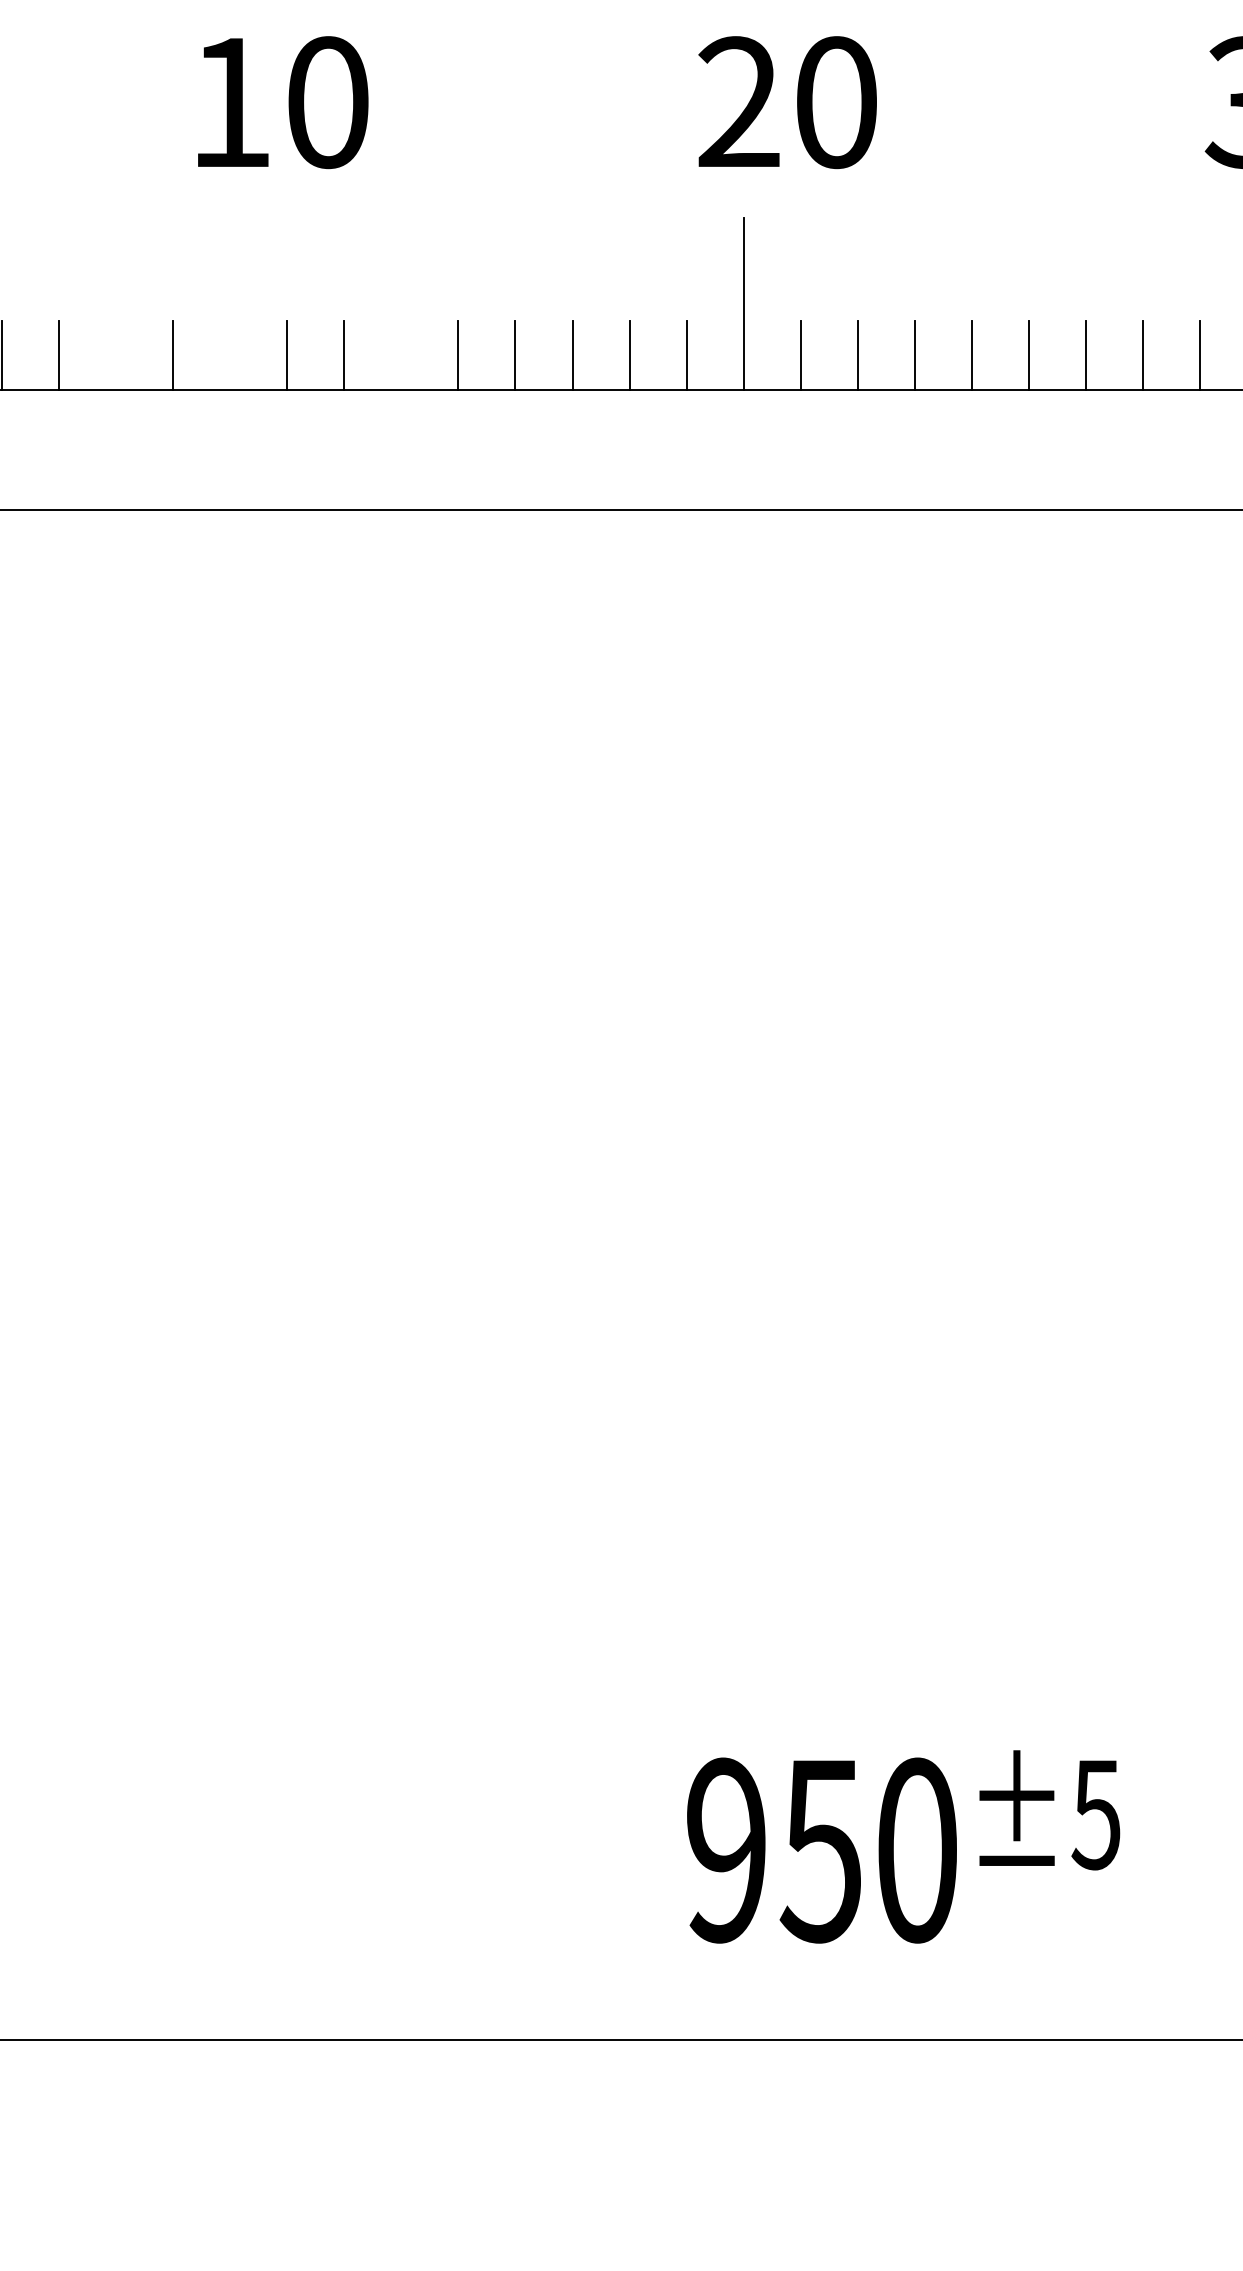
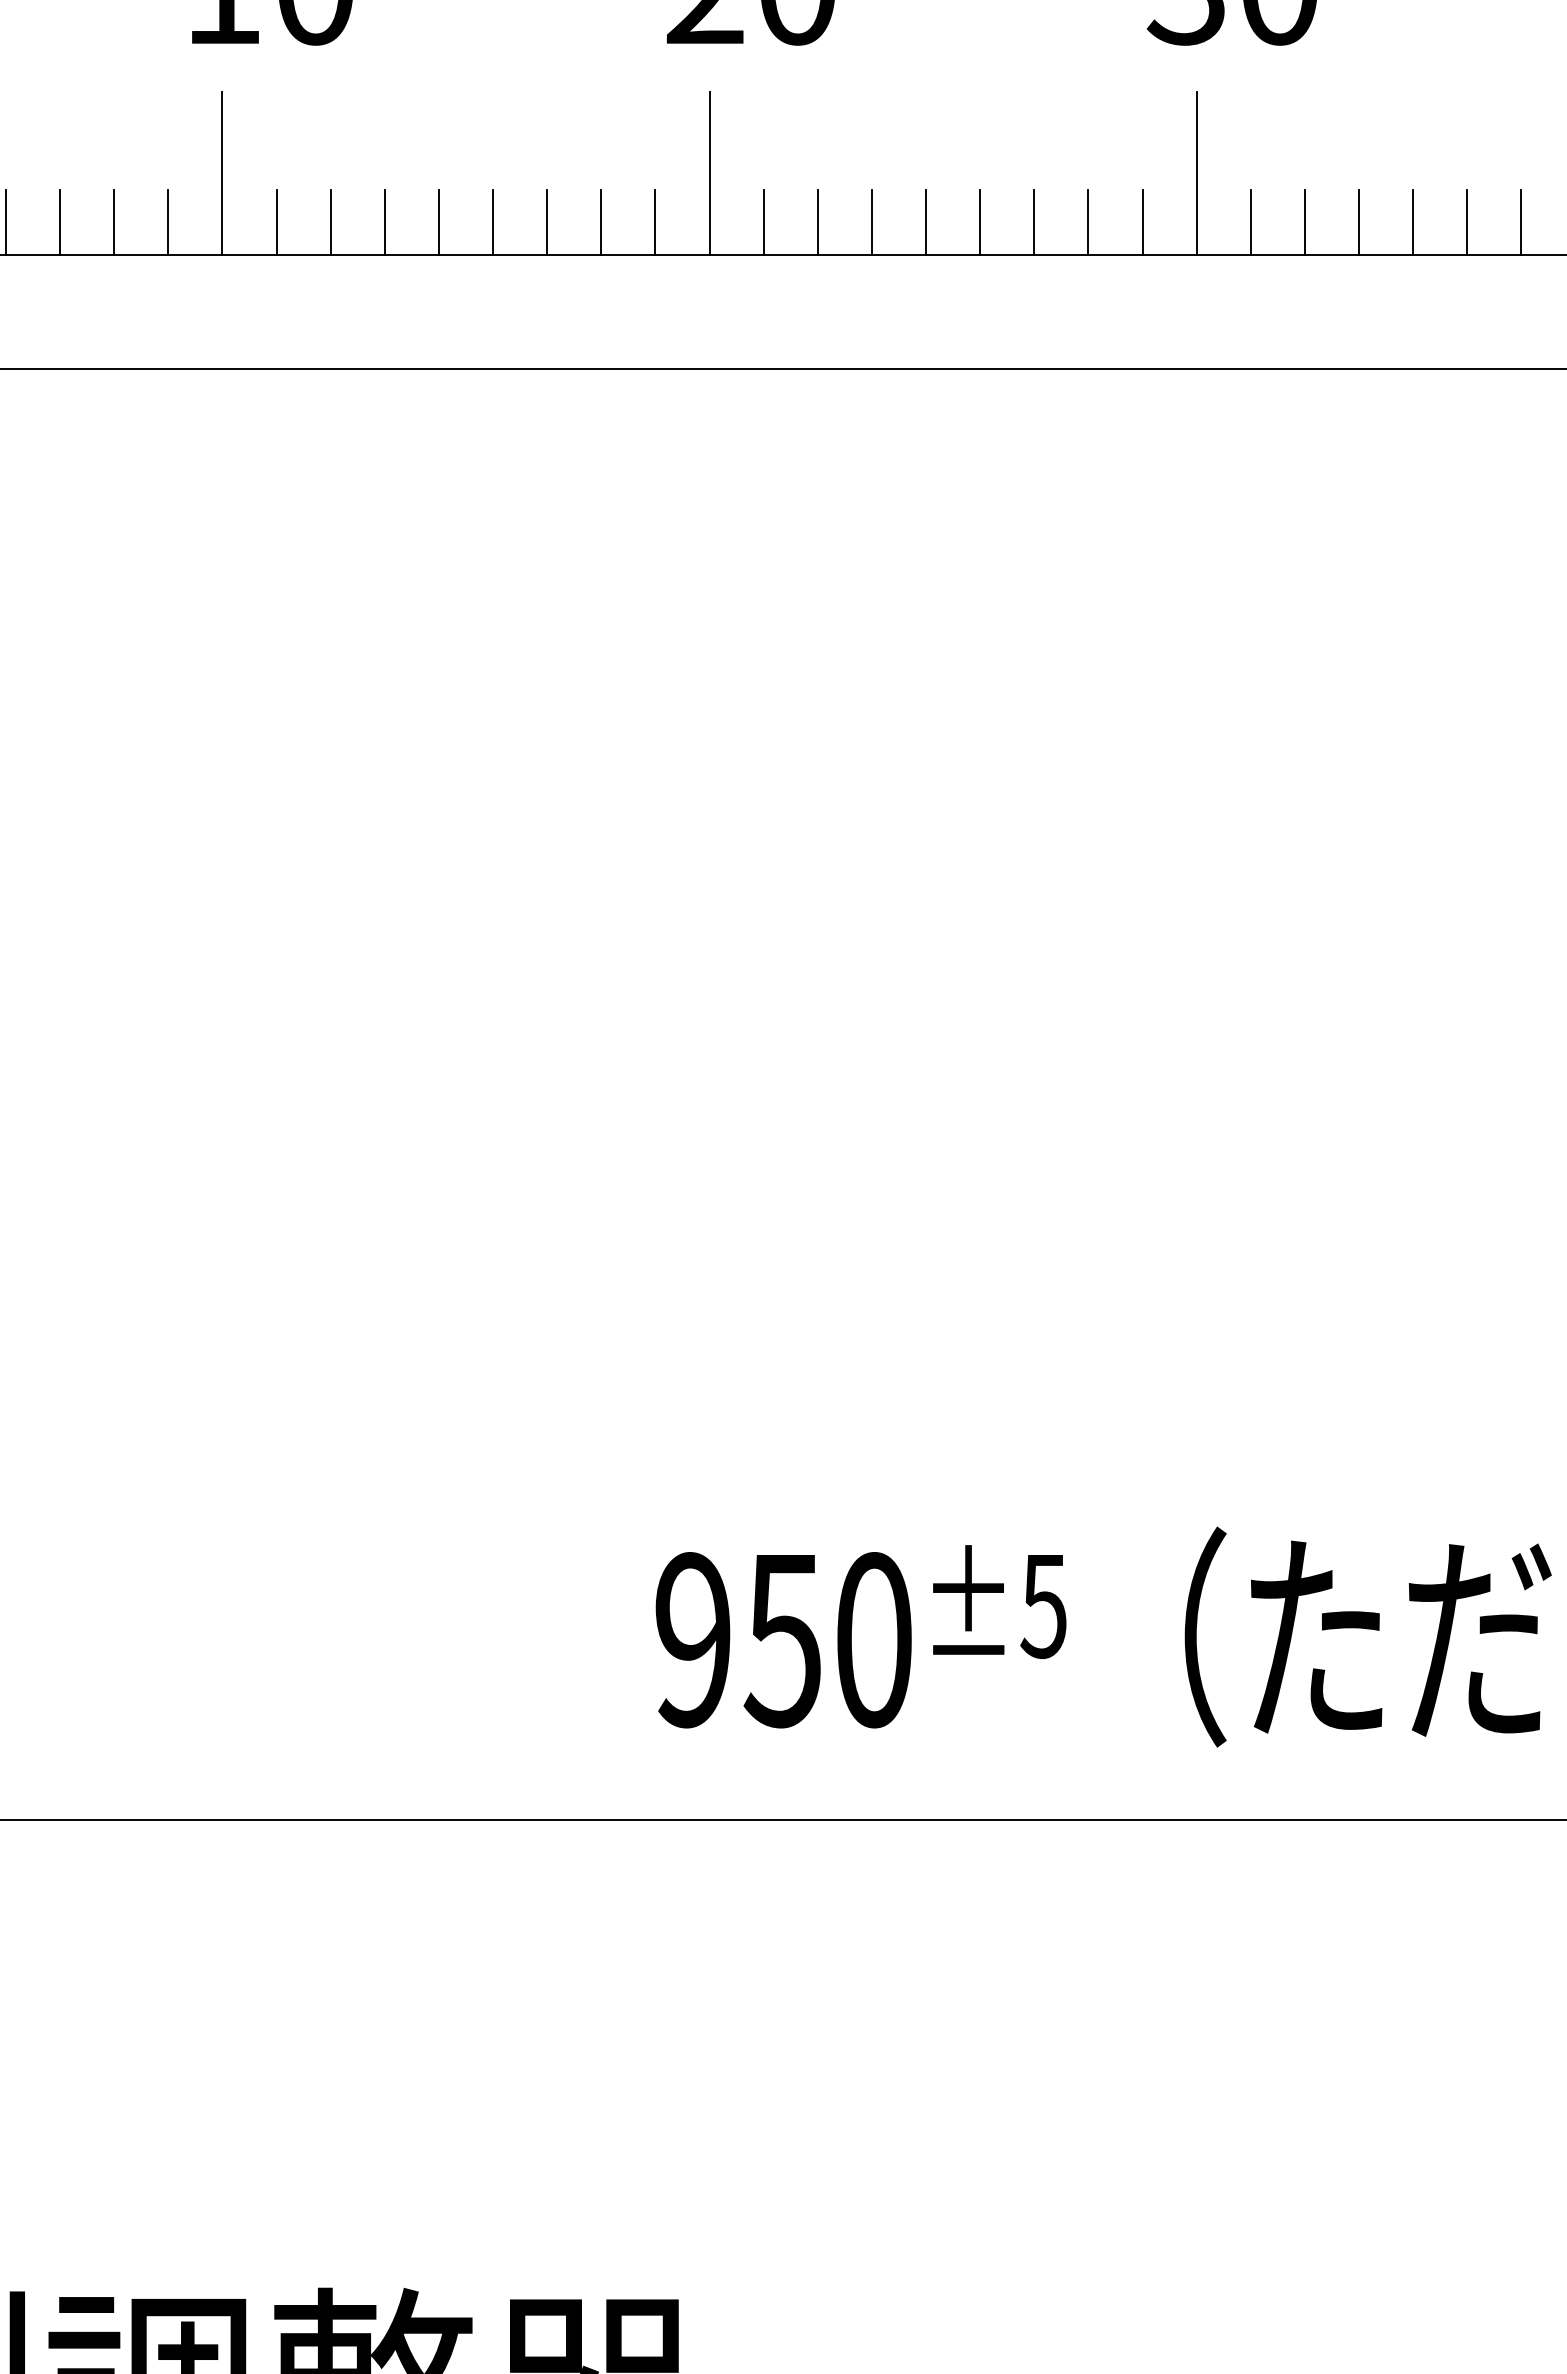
line: (230, 303) -> (222, 173), added
line: (116, 354) -> (114, 221), added
line: (400, 354) -> (384, 221), added

